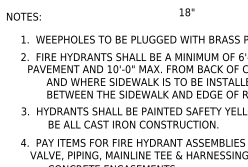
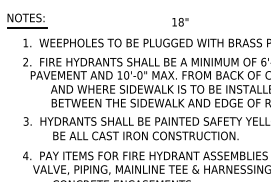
text: (187, 12) -> (180, 22), moved
line: (25, 26) -> (27, 28), added

